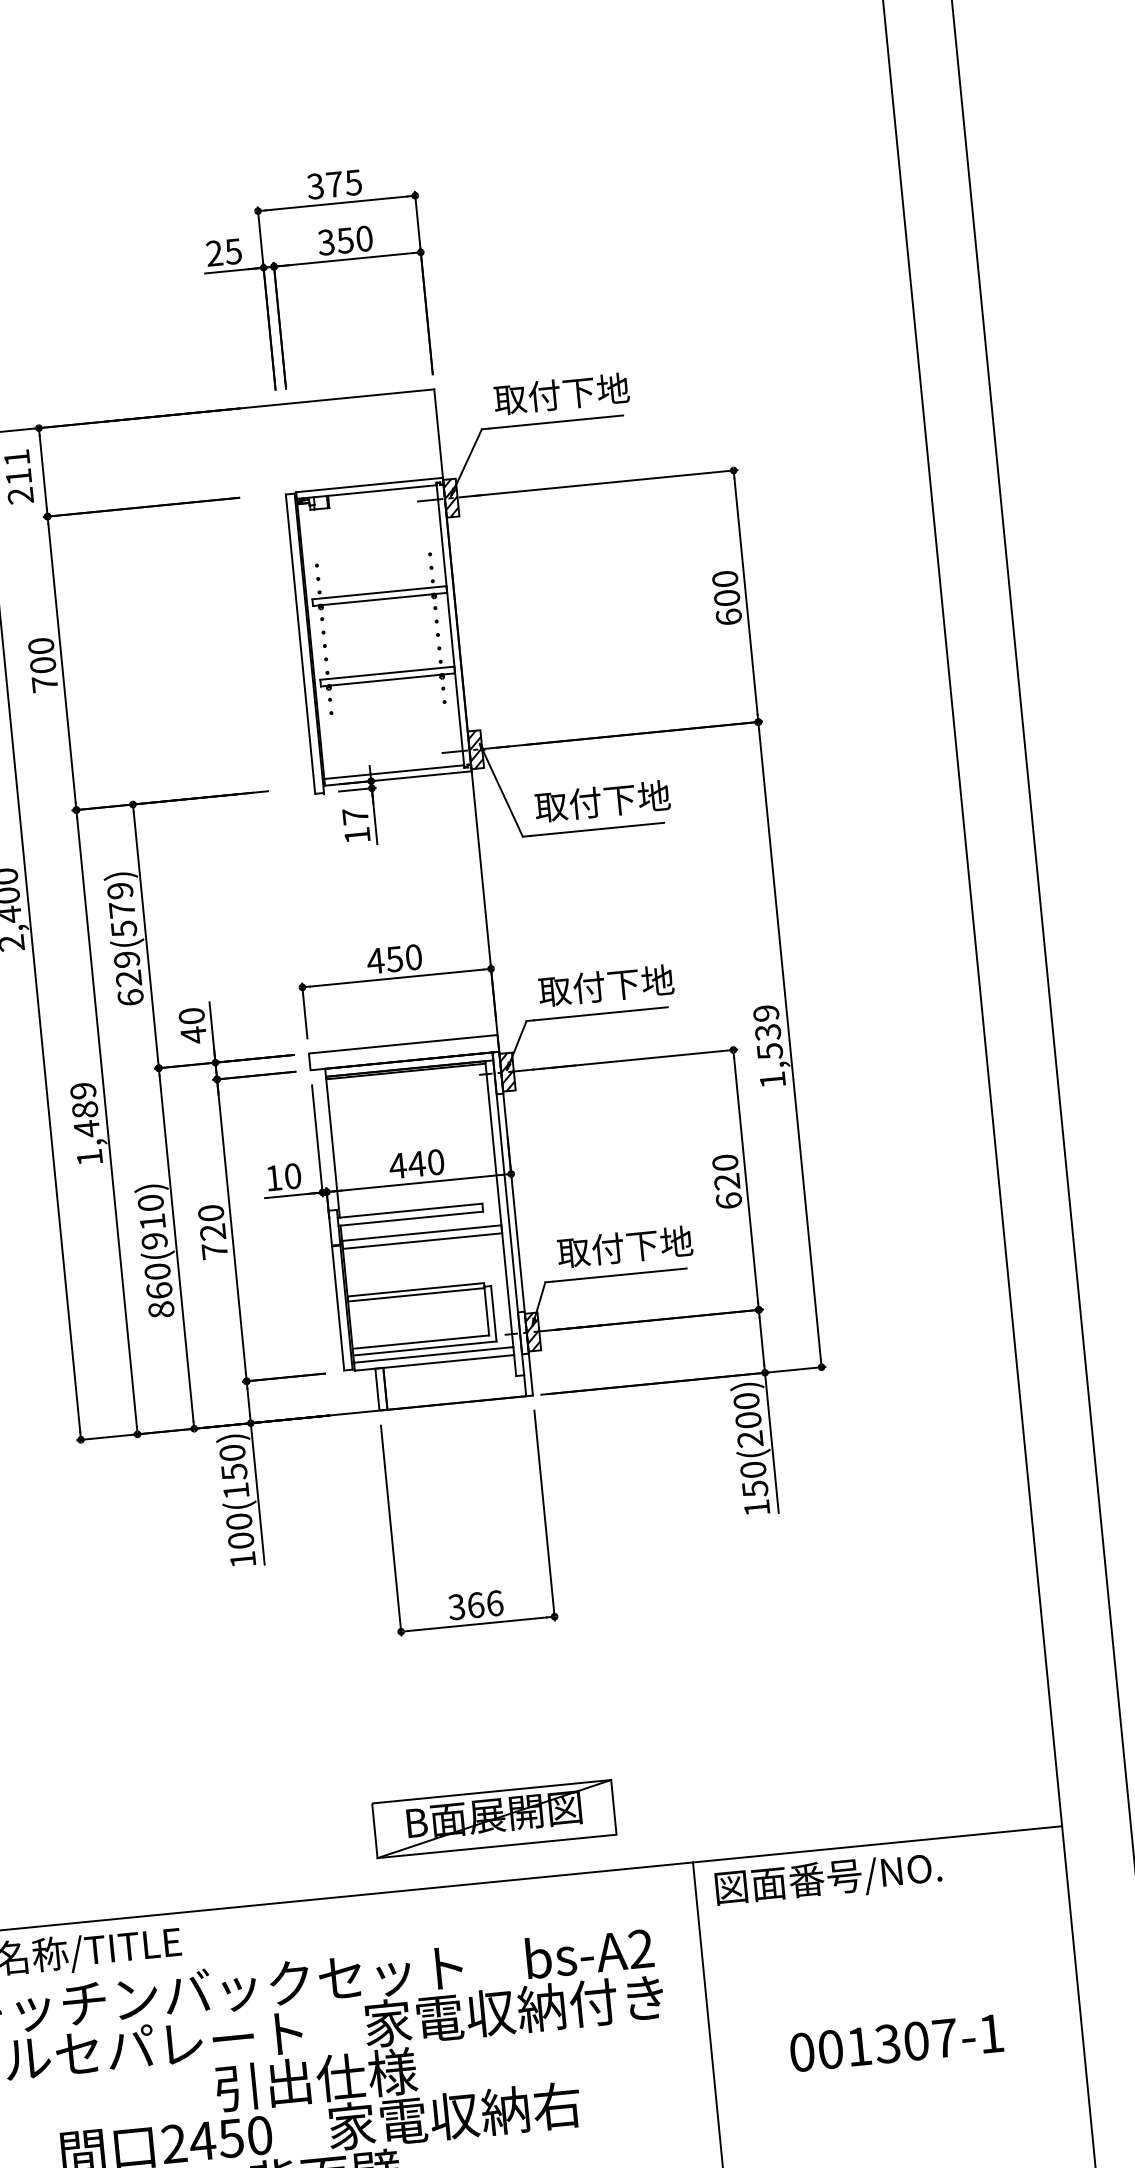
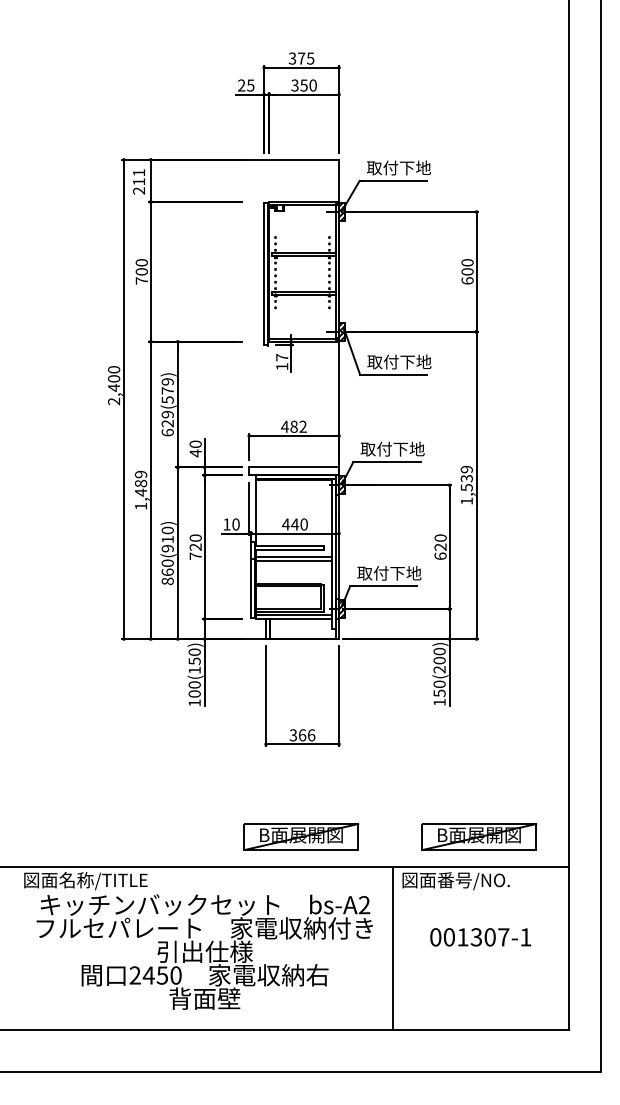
text: (403, 957) -> (298, 426), 450 -> 482
part: (868, 1781) -> (479, 836), added
text: (896, 2043) -> (480, 937), moved

